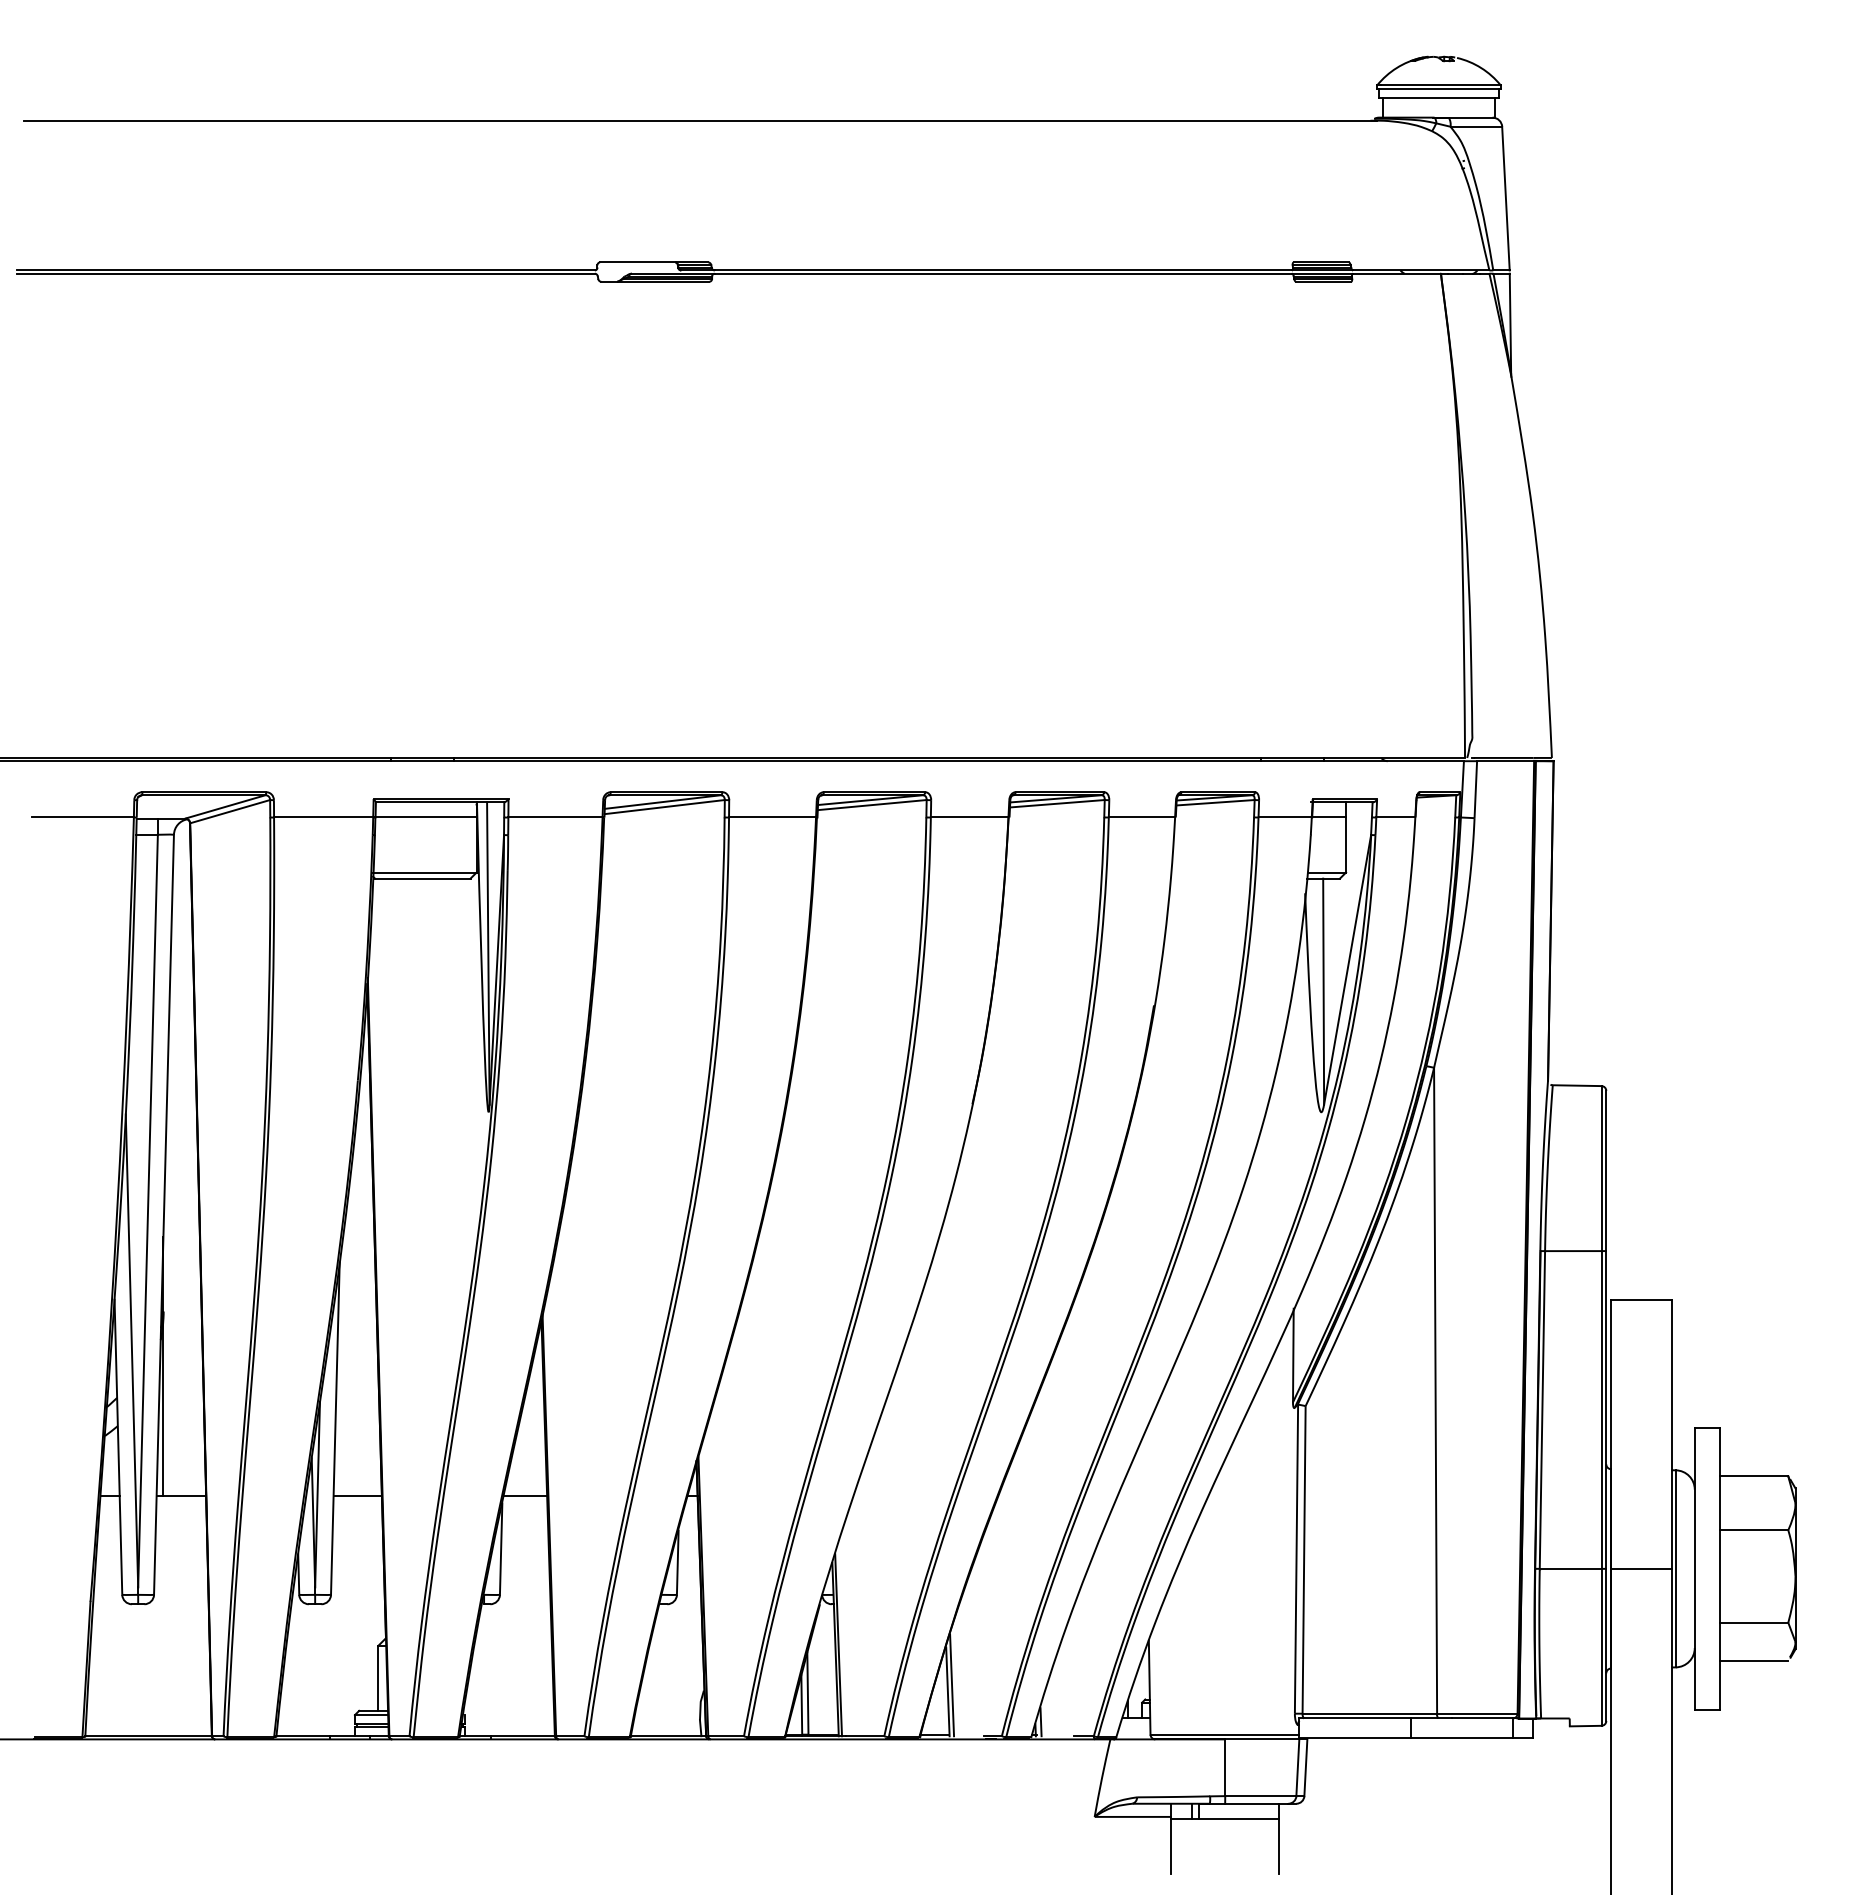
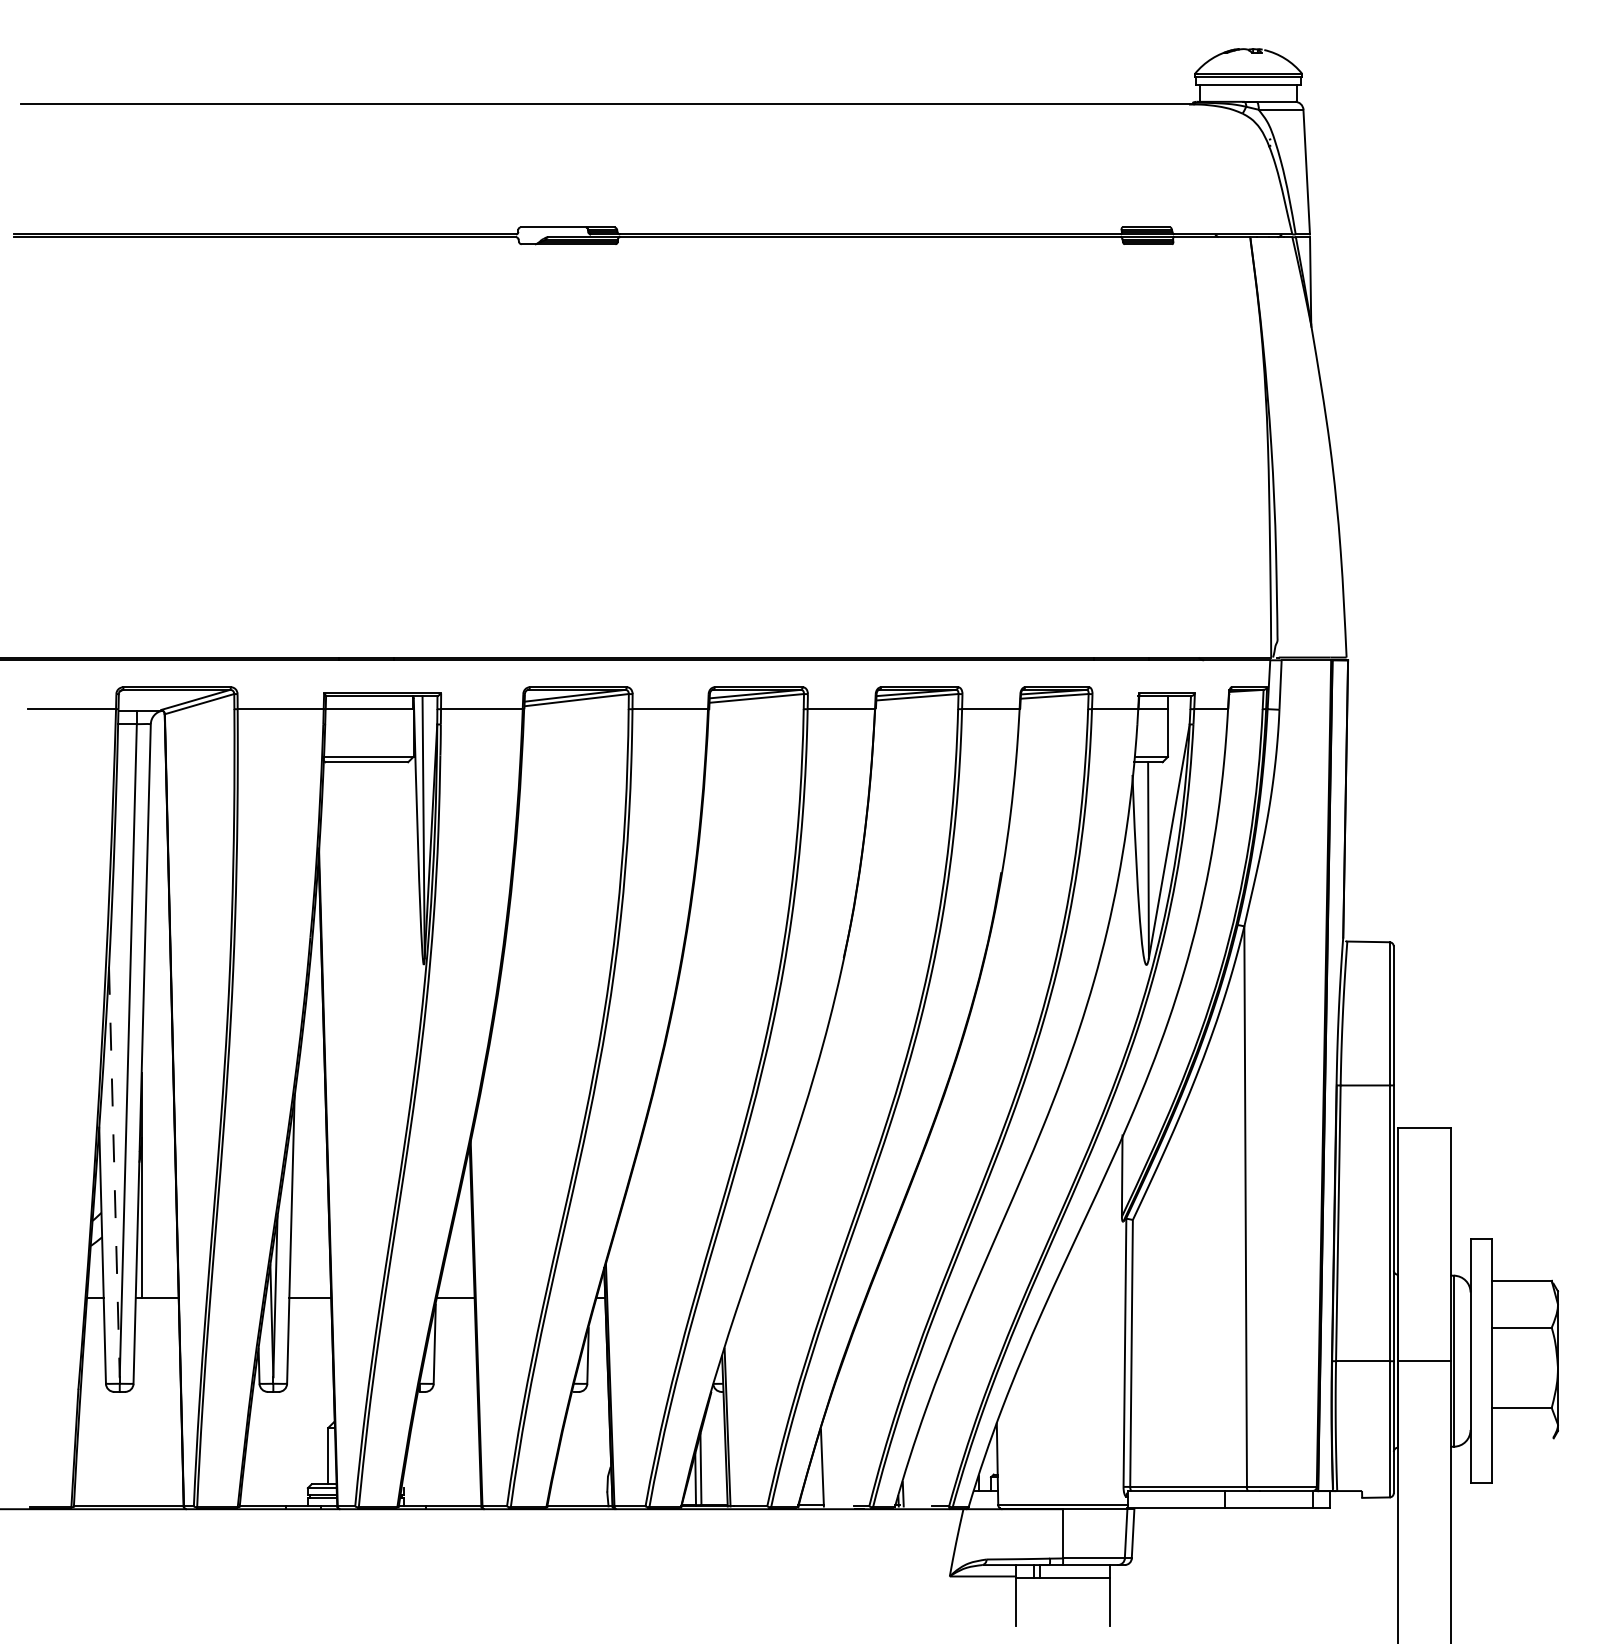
line: (131, 1350) -> (113, 1171), solid -> dashed
line: (1753, 1661) -> (1521, 1441), removed
line: (952, 1685) -> (826, 1462), removed

